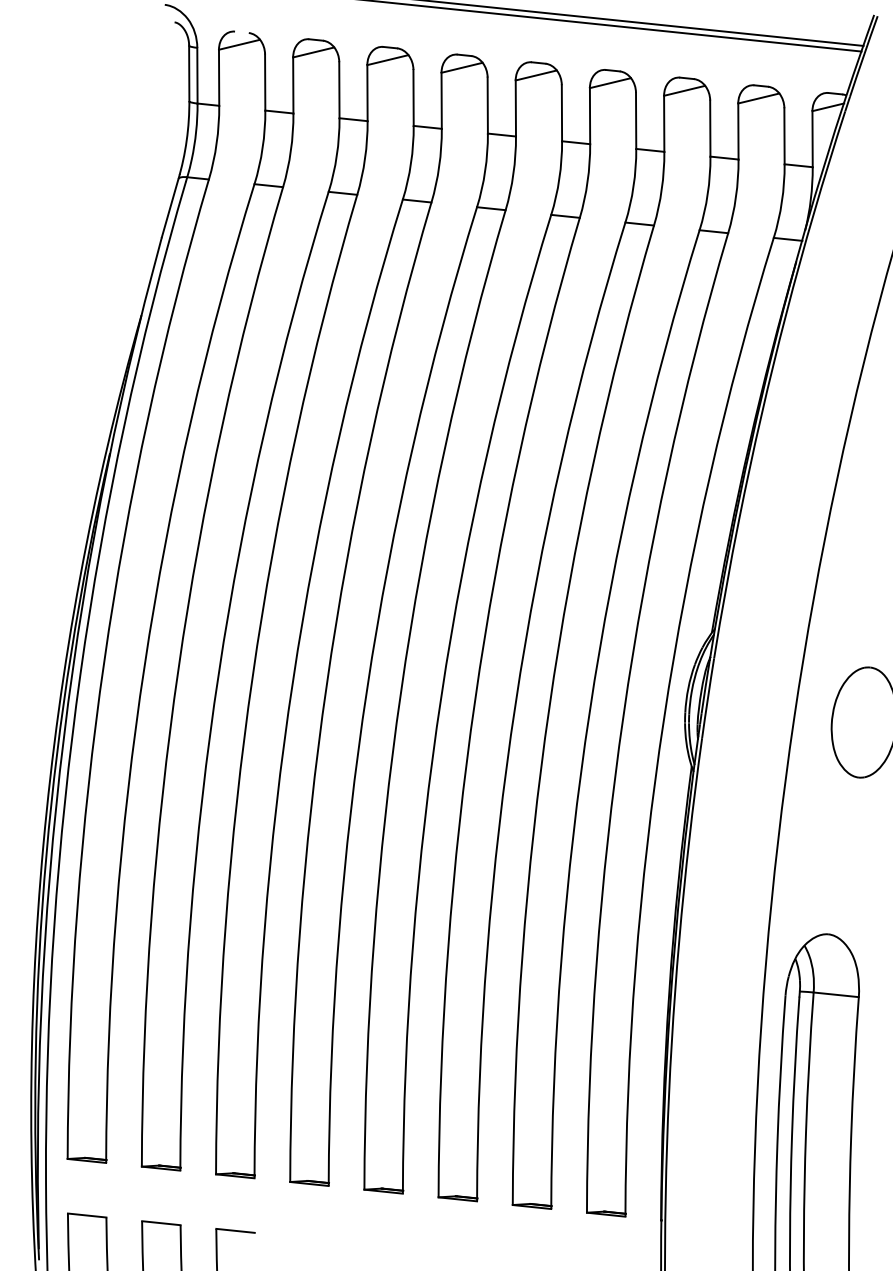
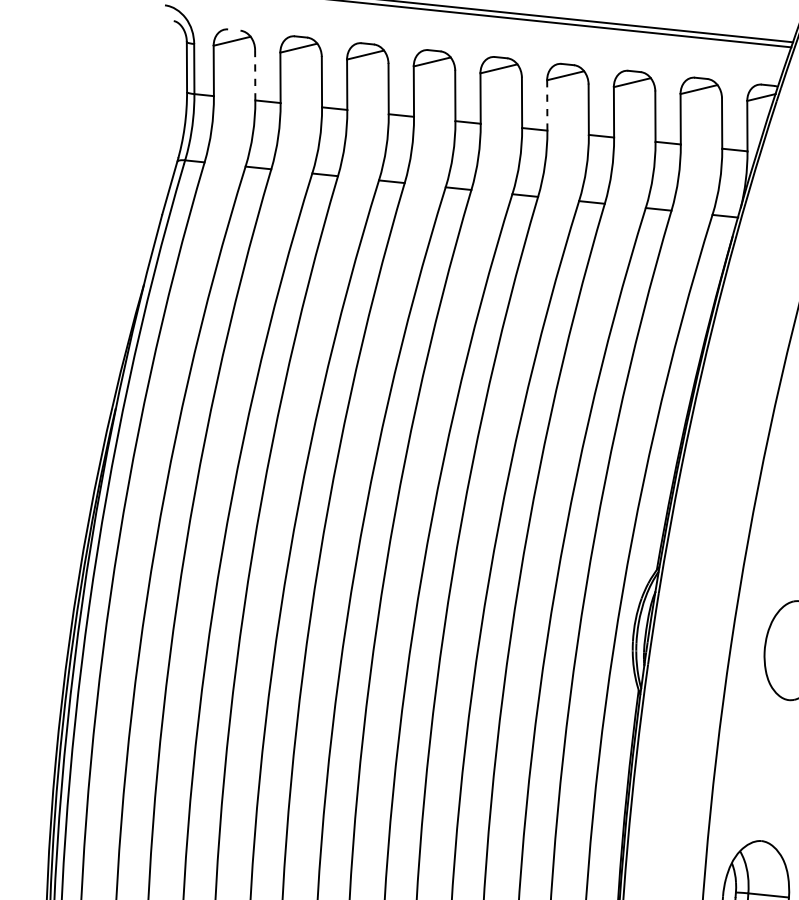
line: (265, 82) -> (255, 75), solid -> dashed
line: (590, 115) -> (547, 104), solid -> dashed

